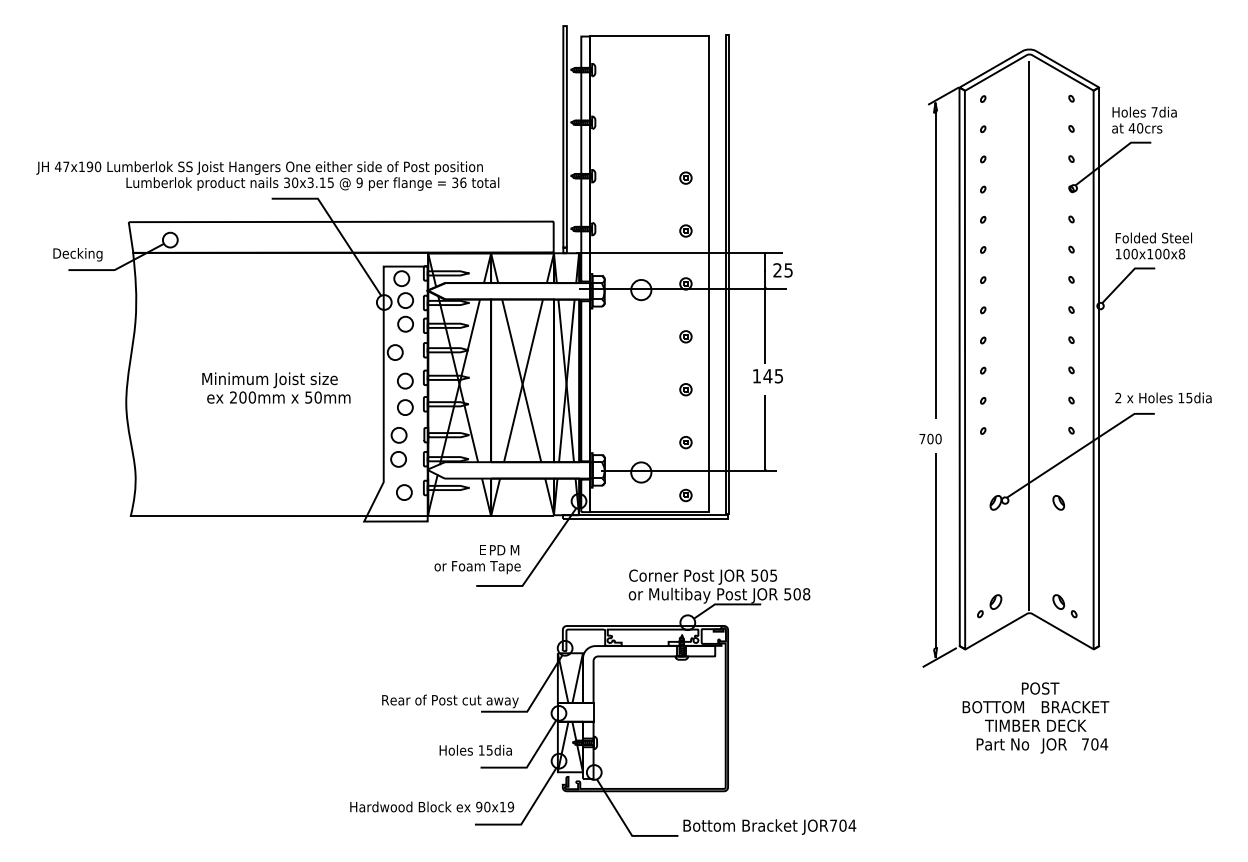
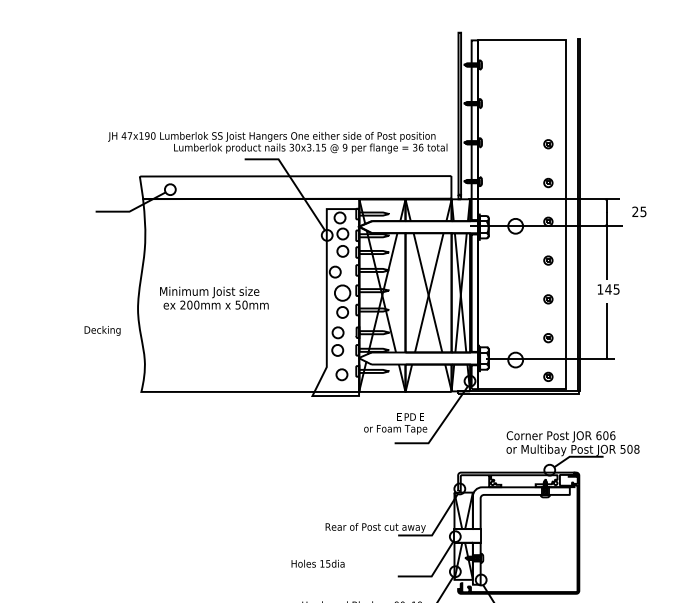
text: (267, 175) -> (277, 142), moved
text: (77, 254) -> (102, 330), moved
text: (782, 270) -> (638, 211), moved
part: (405, 380) -> (342, 292), size x1.4
text: (276, 387) -> (214, 297), moved
text: (514, 550) -> (422, 417), M -> E
text: (764, 575) -> (605, 435), 505 -> 606
text: (475, 750) -> (317, 563), moved

